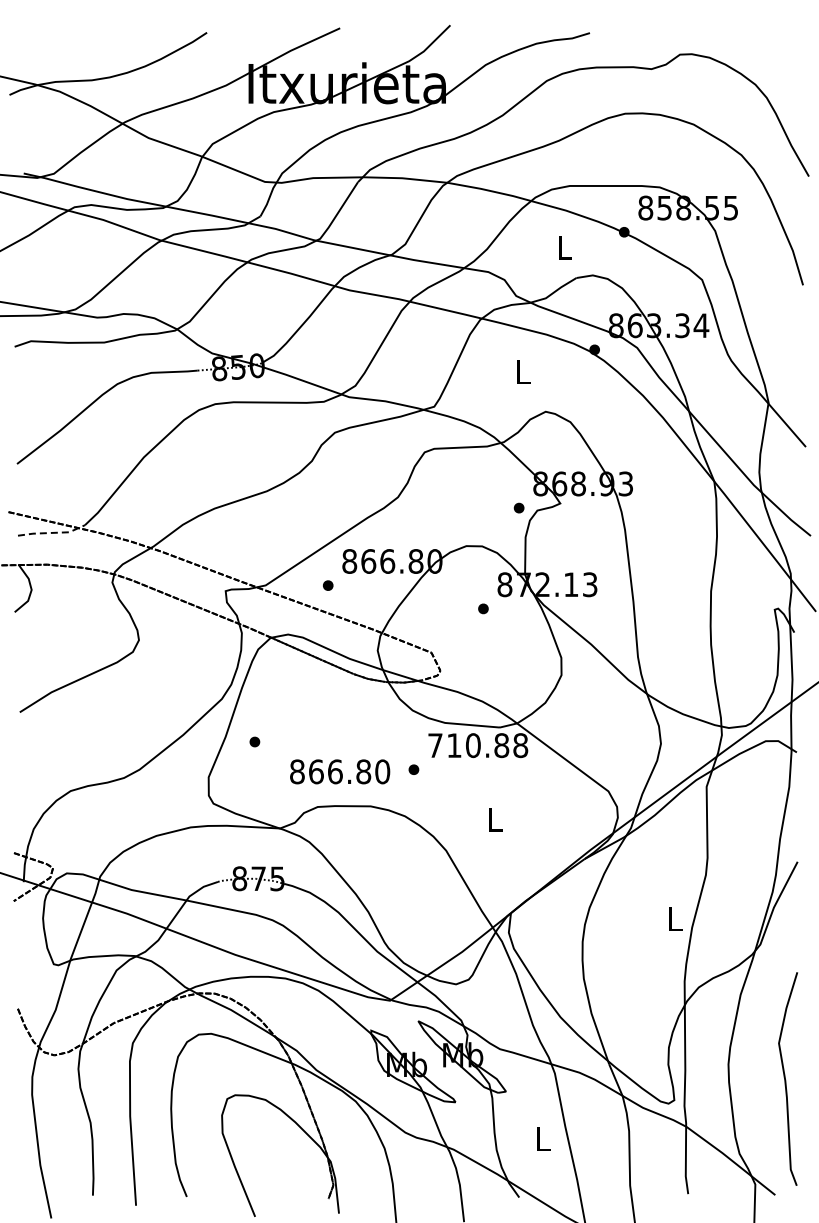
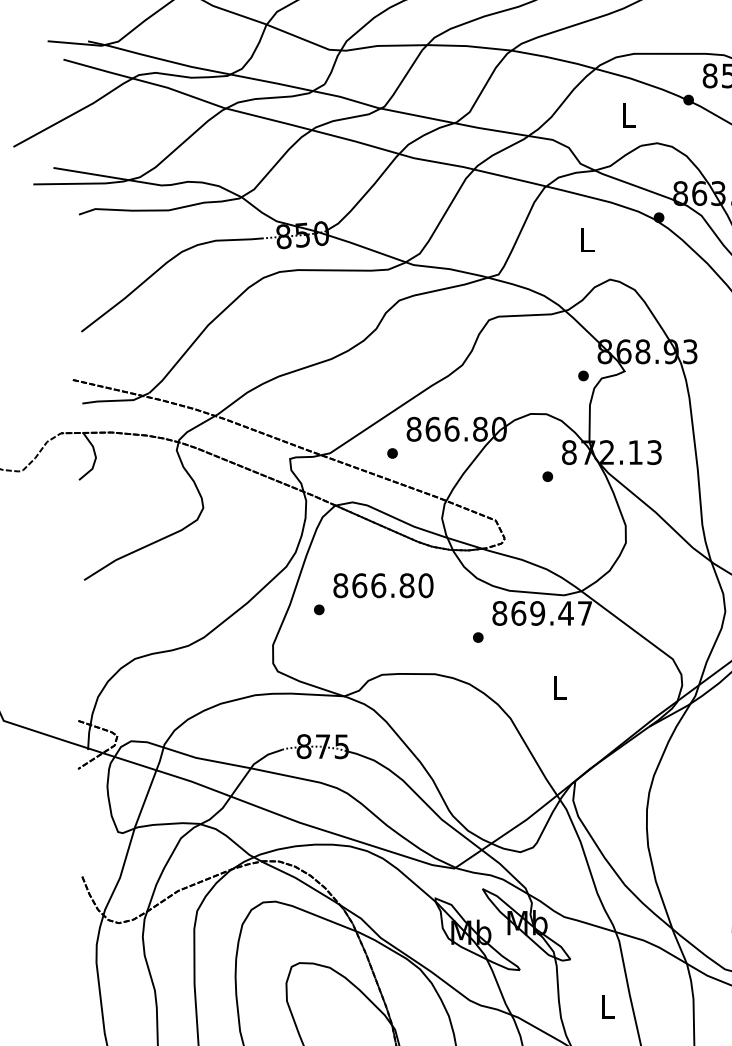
line: (52, 532) -> (116, 400), dashed -> solid
text: (478, 745) -> (542, 613), 710.88 -> 869.47
text: (340, 771) -> (383, 585), moved

